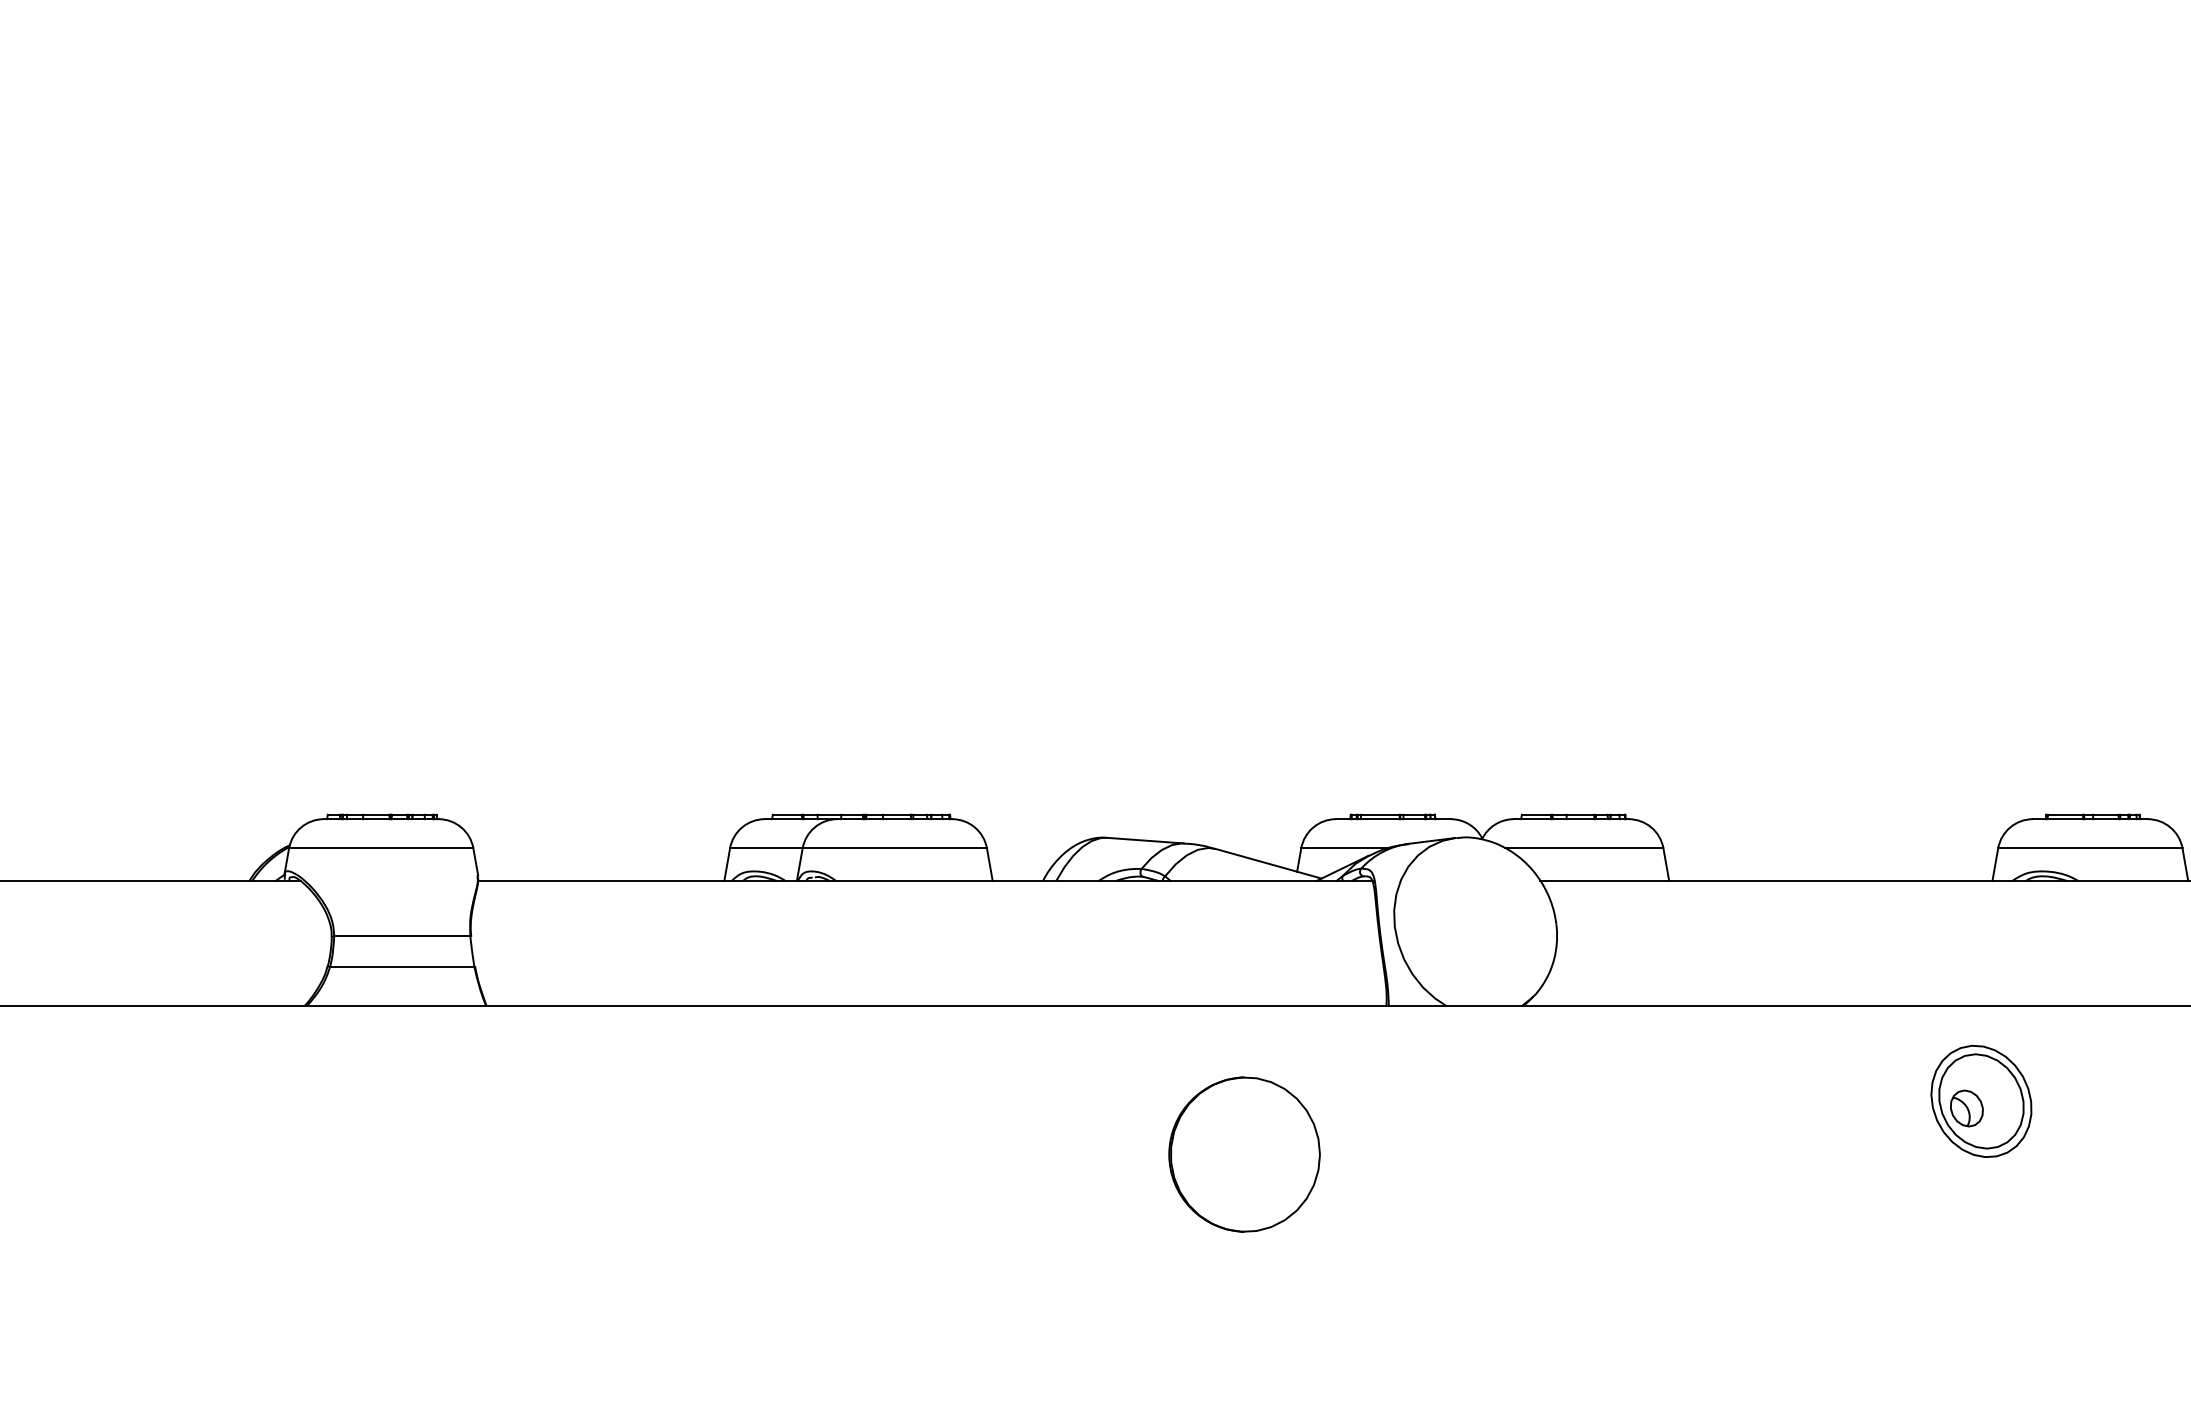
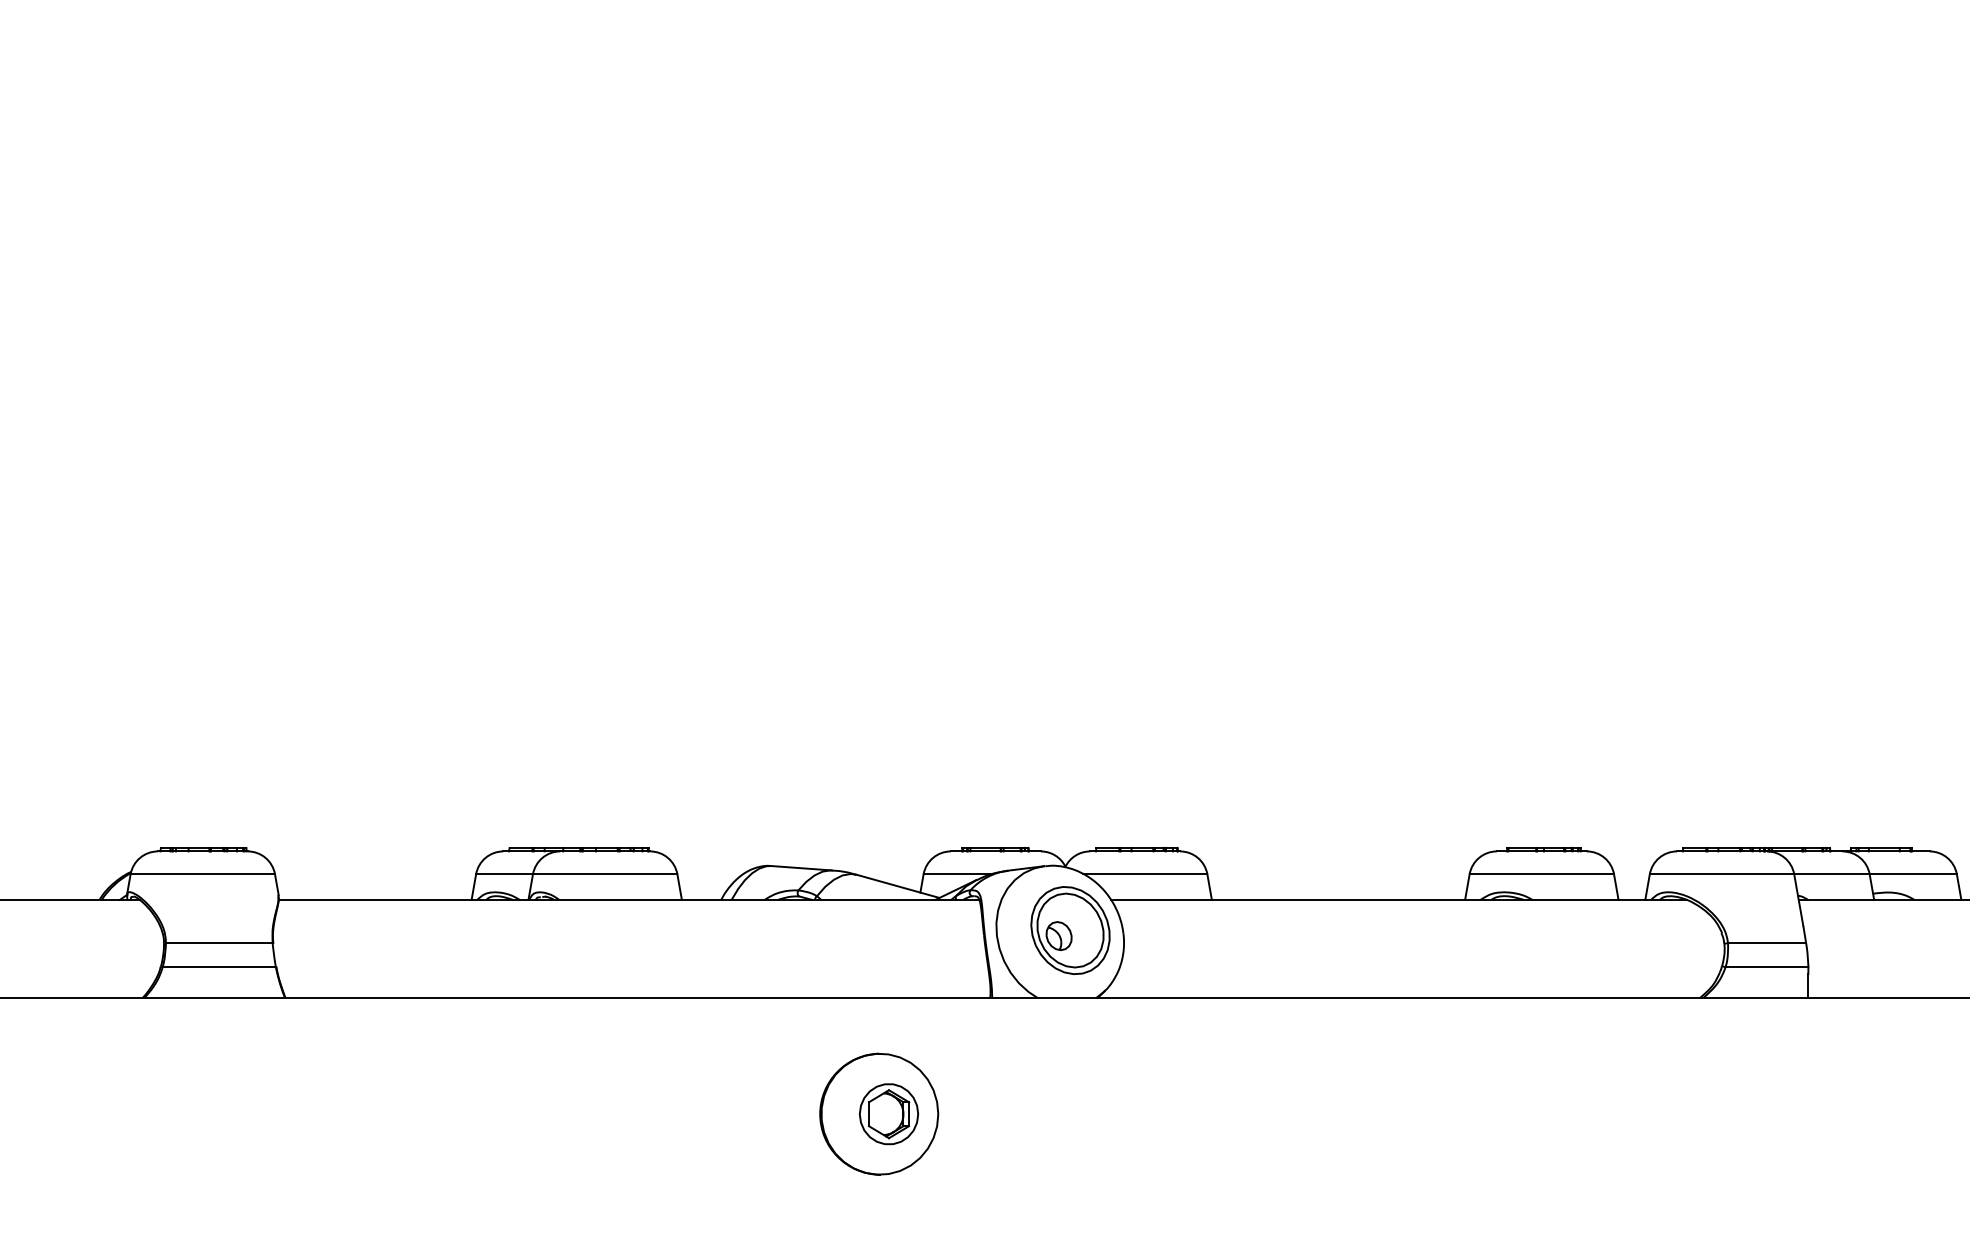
part: (1981, 1101) -> (1070, 930), moved
part: (1257, 1154) -> (889, 1114), added

